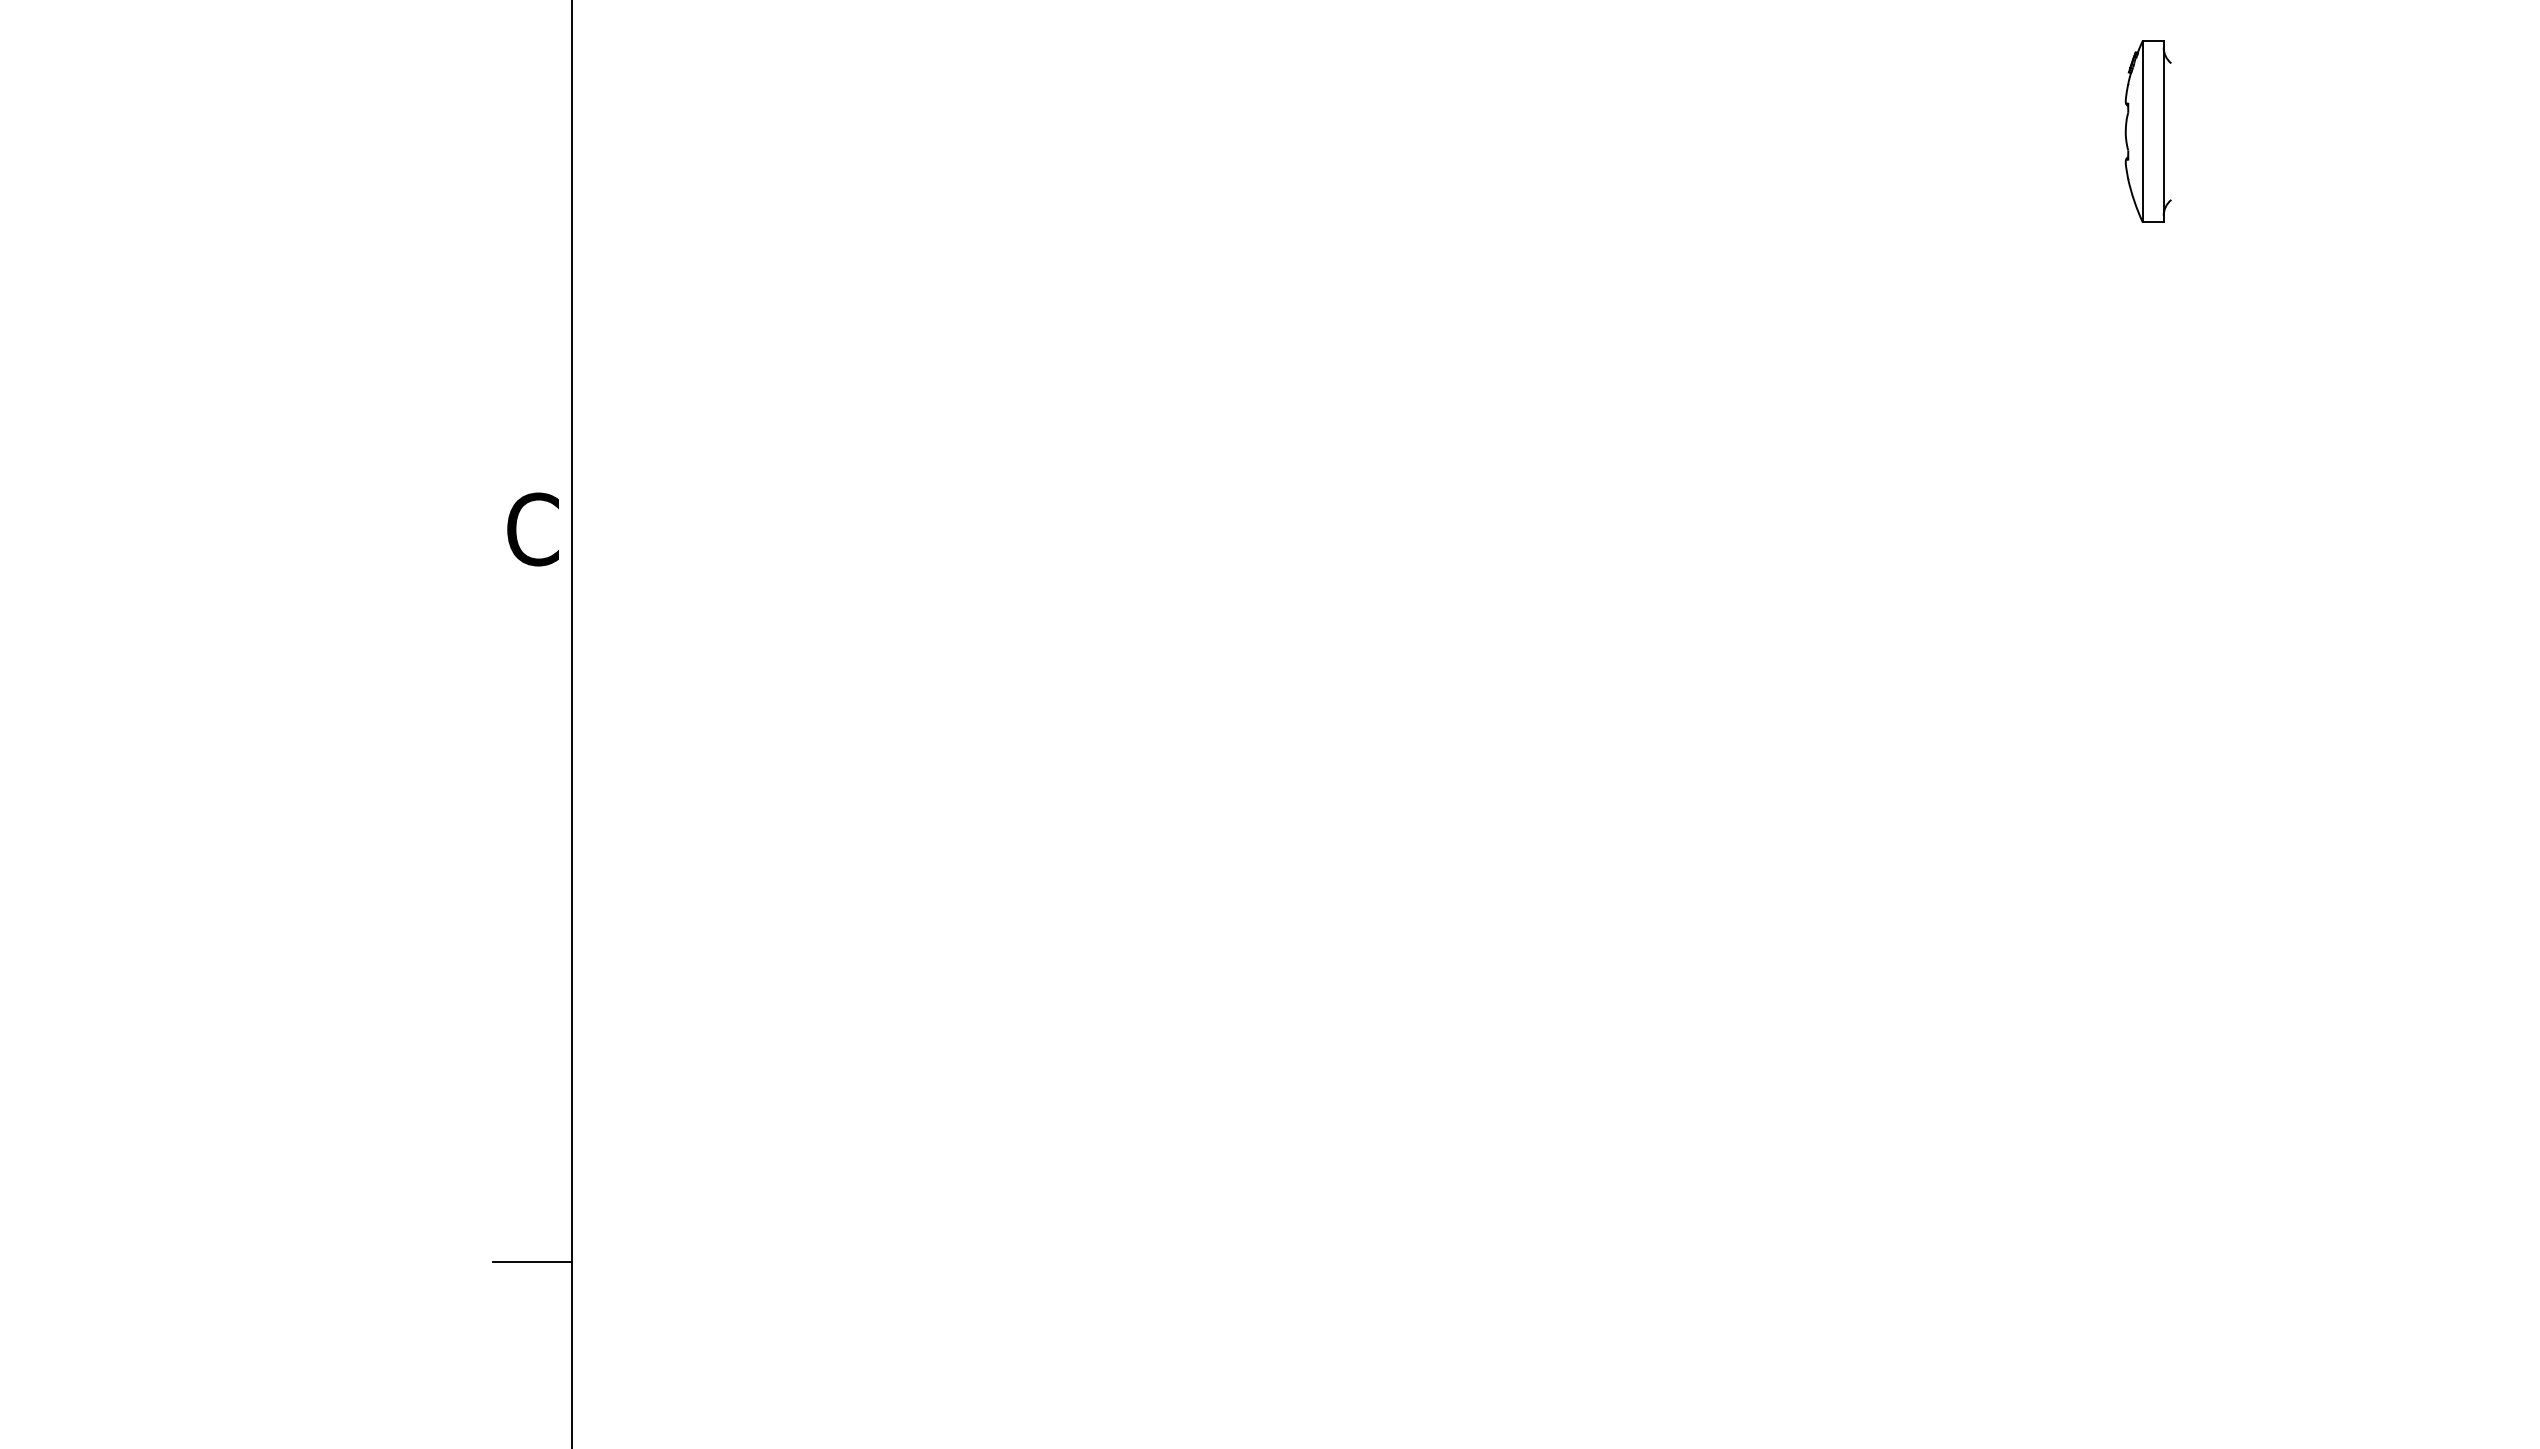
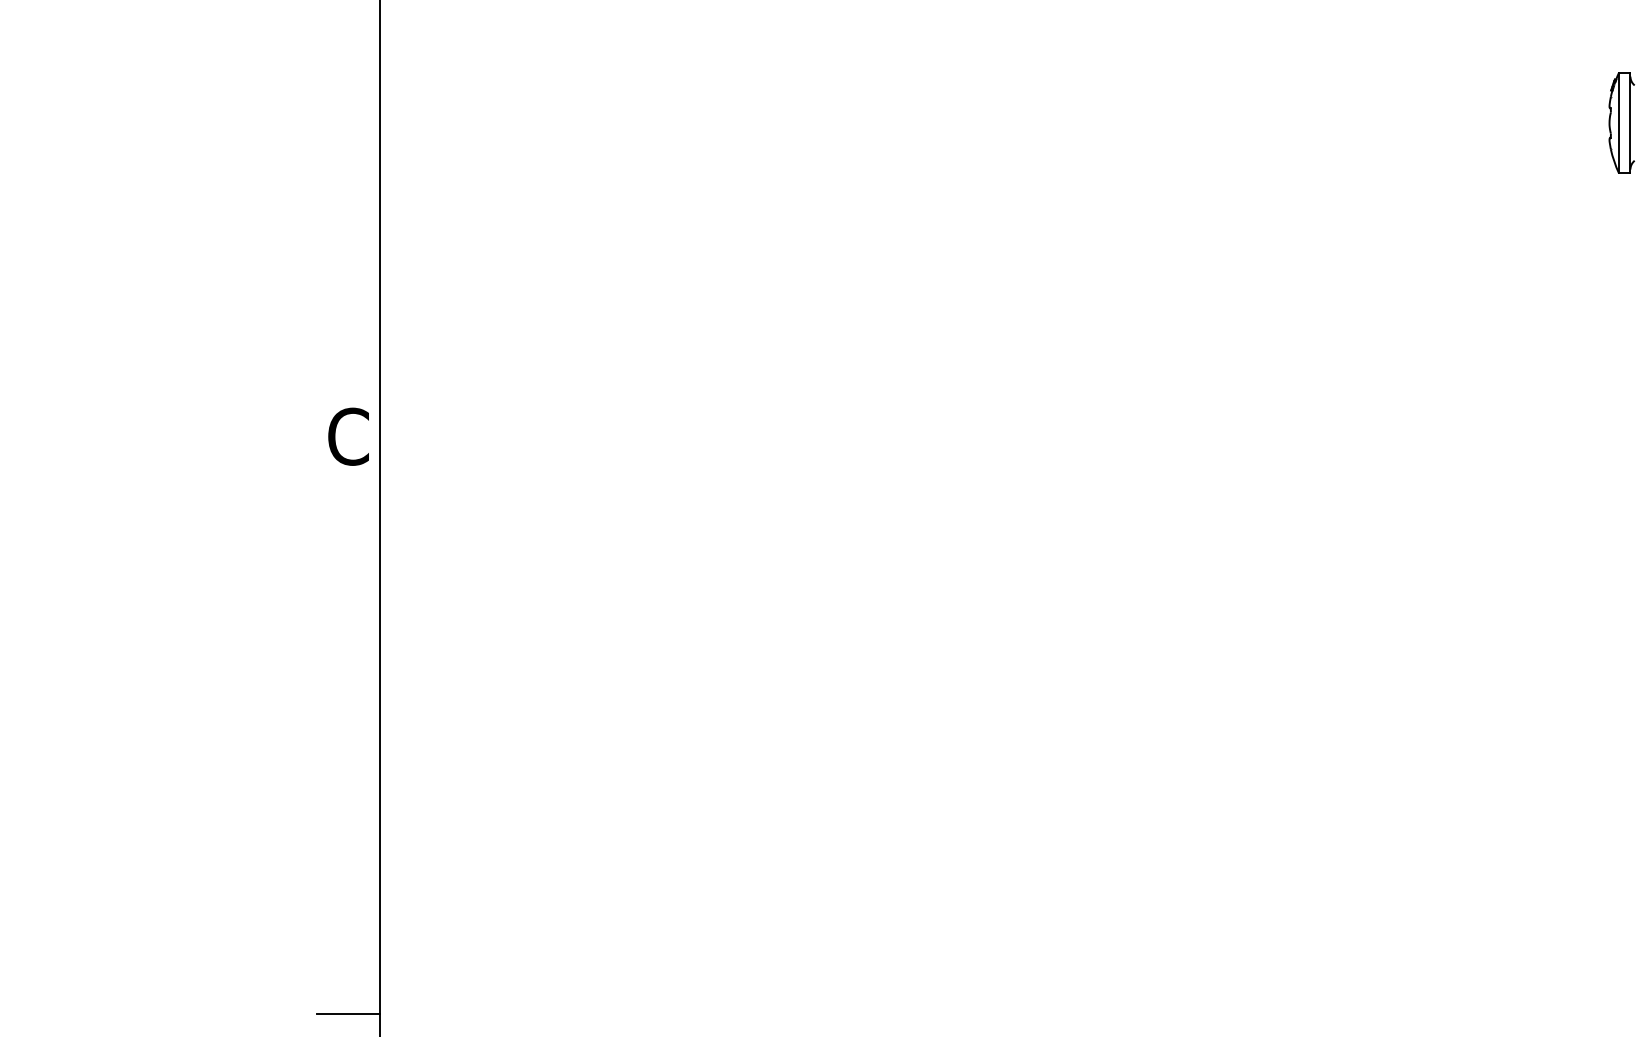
part: (2147, 131) -> (1621, 123), size x0.7

